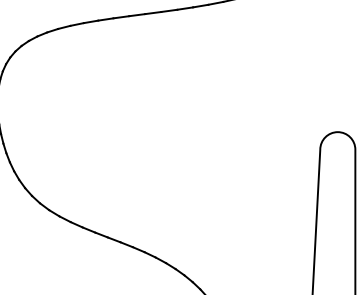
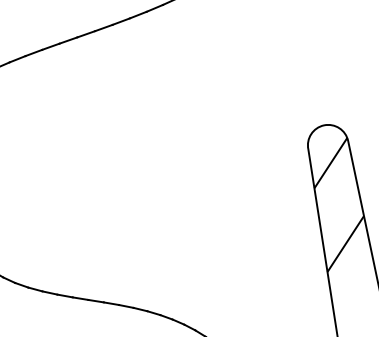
hatch: (334, 201) -> (336, 204), added

